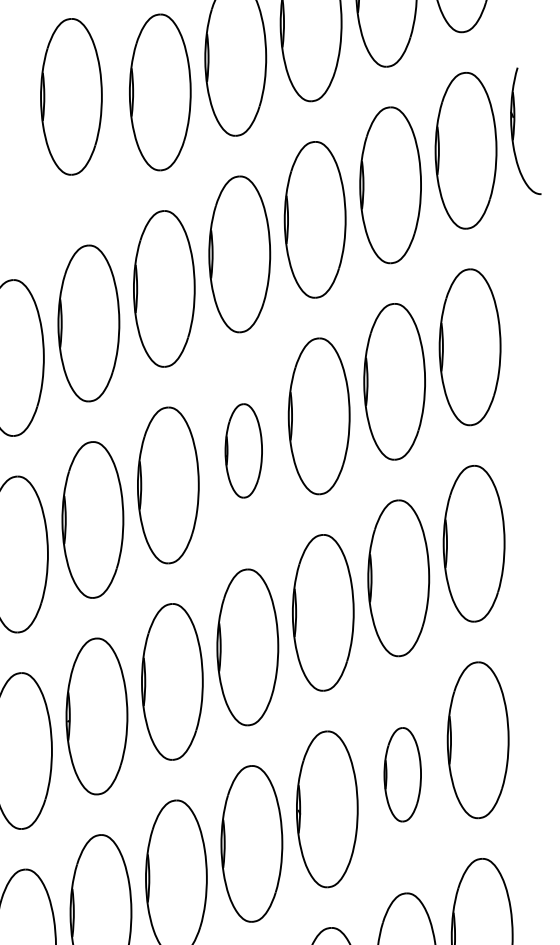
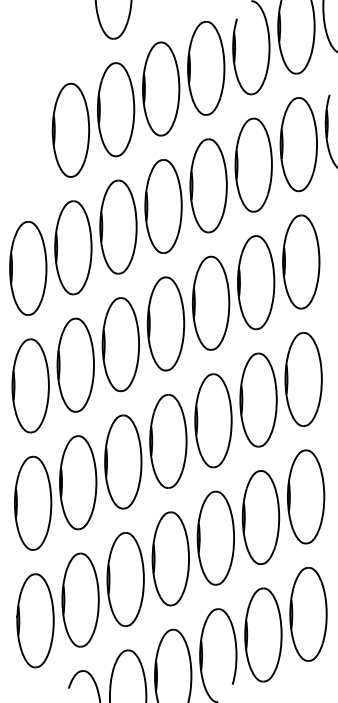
part: (70, 95) -> (70, 129), moved
part: (242, 450) -> (165, 323), size x1.67
part: (401, 774) -> (260, 517), size x1.67

